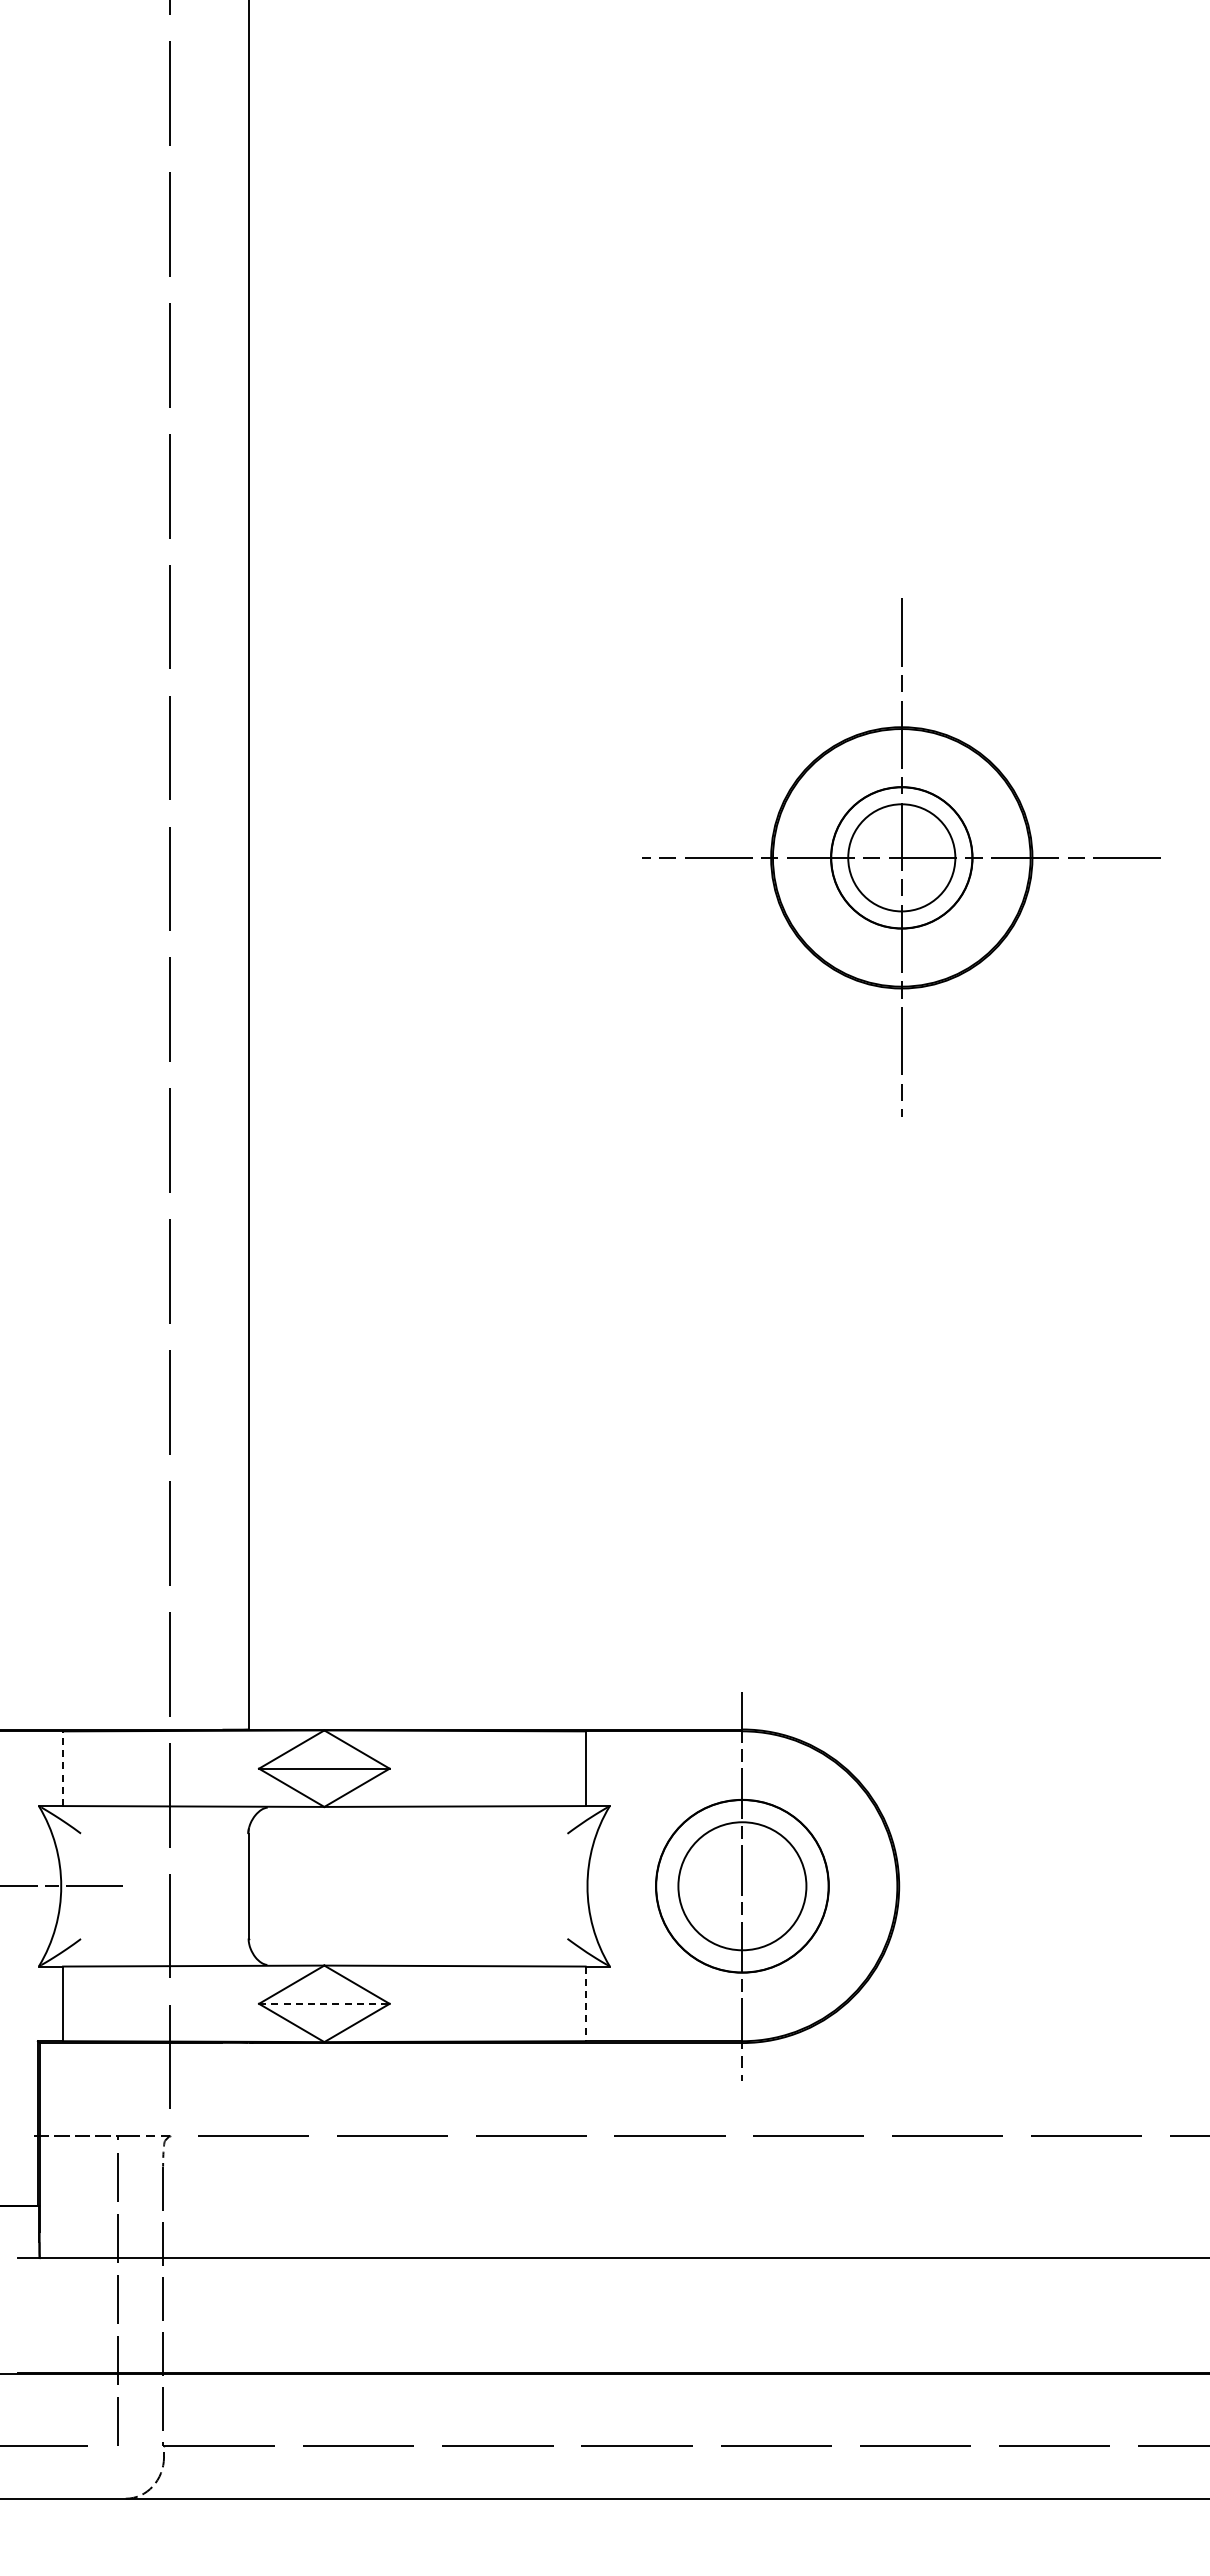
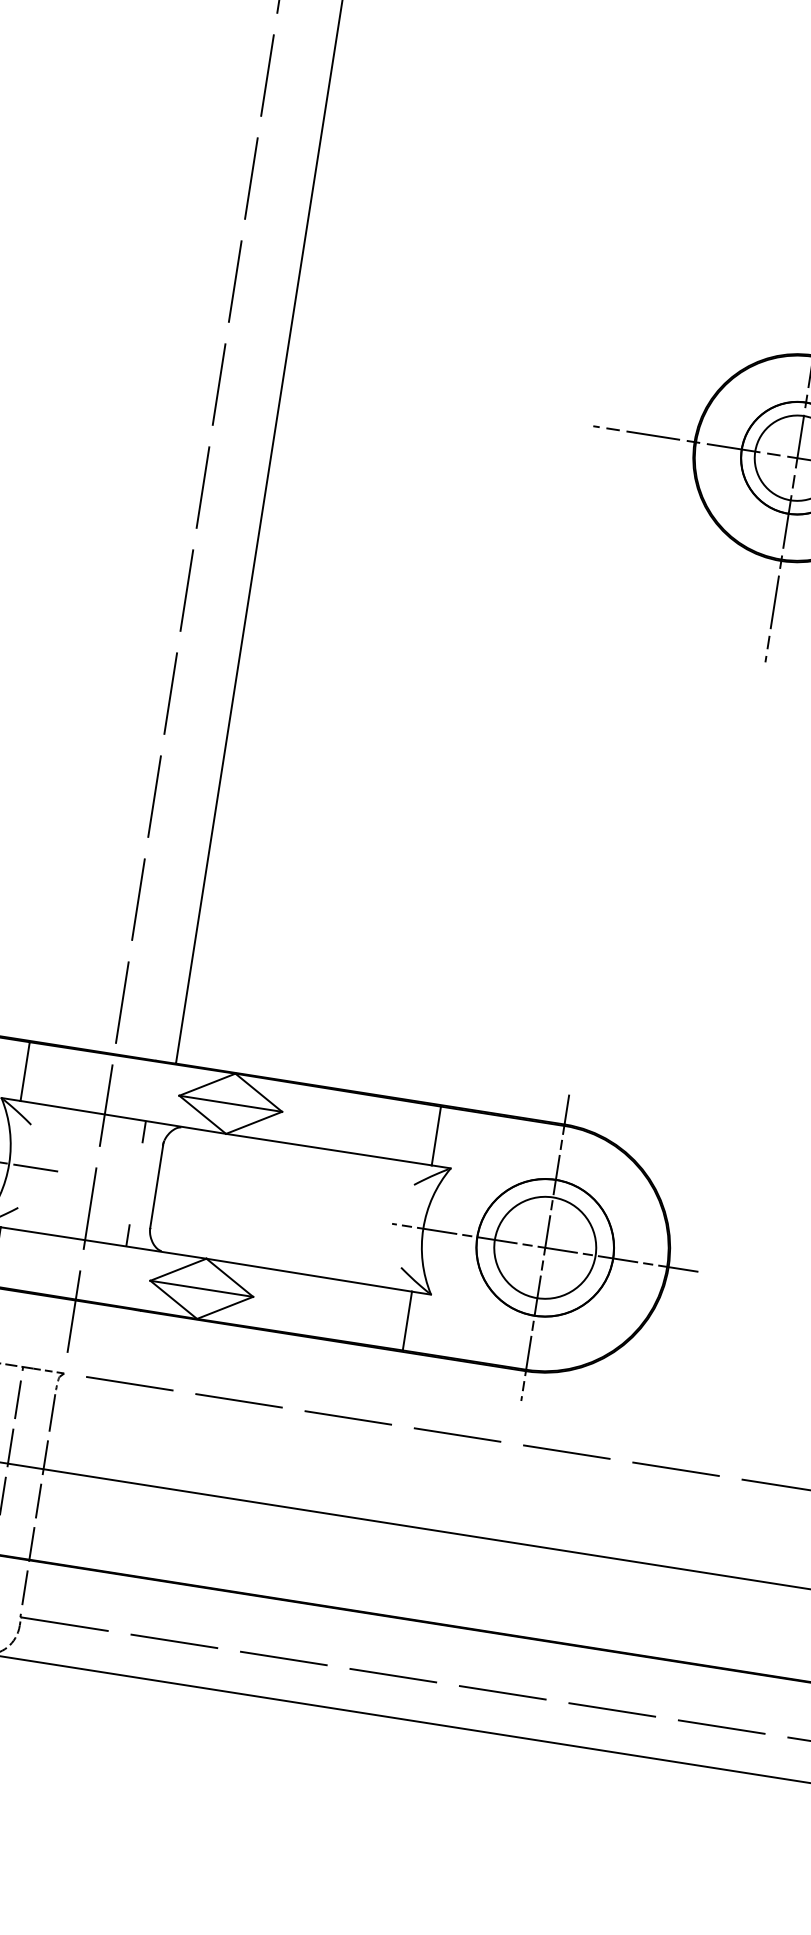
line: (63, 1768) -> (25, 1071), dashed -> solid
line: (222, 1820) -> (144, 1131), added
line: (742, 1886) -> (545, 1248), added
line: (222, 1952) -> (127, 1235), added
line: (324, 2003) -> (201, 1288), dashed -> solid
line: (585, 2004) -> (407, 1321), dashed -> solid

